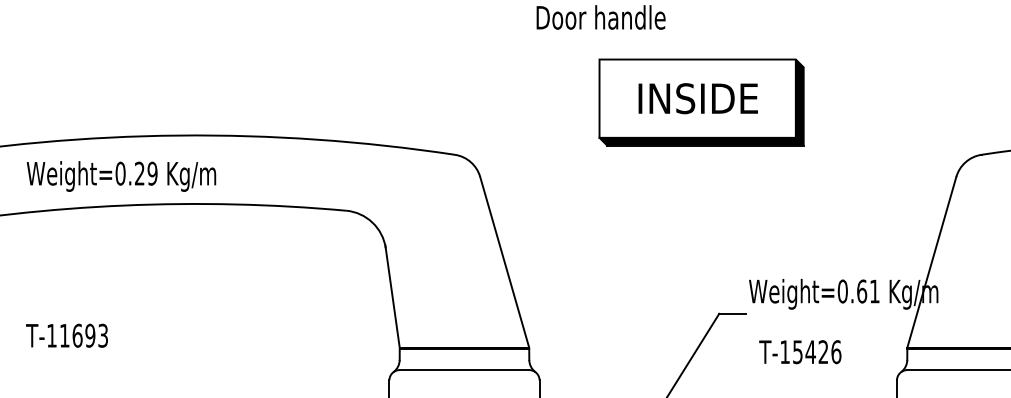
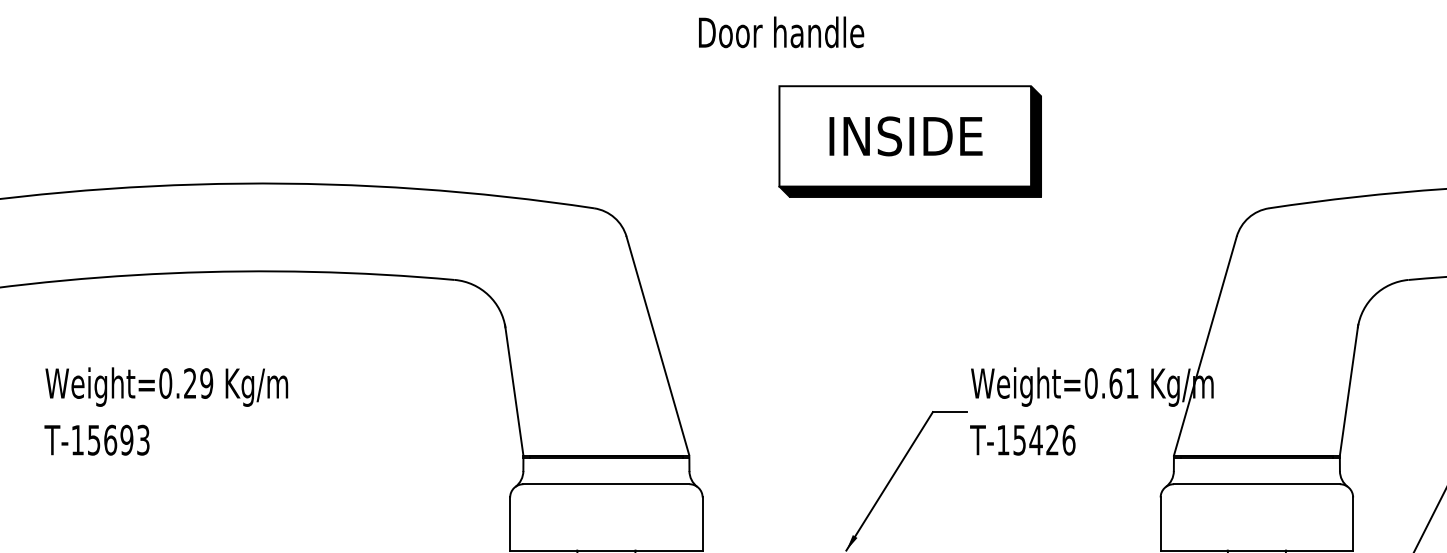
text: (121, 176) -> (166, 386), moved
text: (65, 335) -> (94, 440), T-11693 -> T-15693
text: (800, 351) -> (1022, 439), moved

